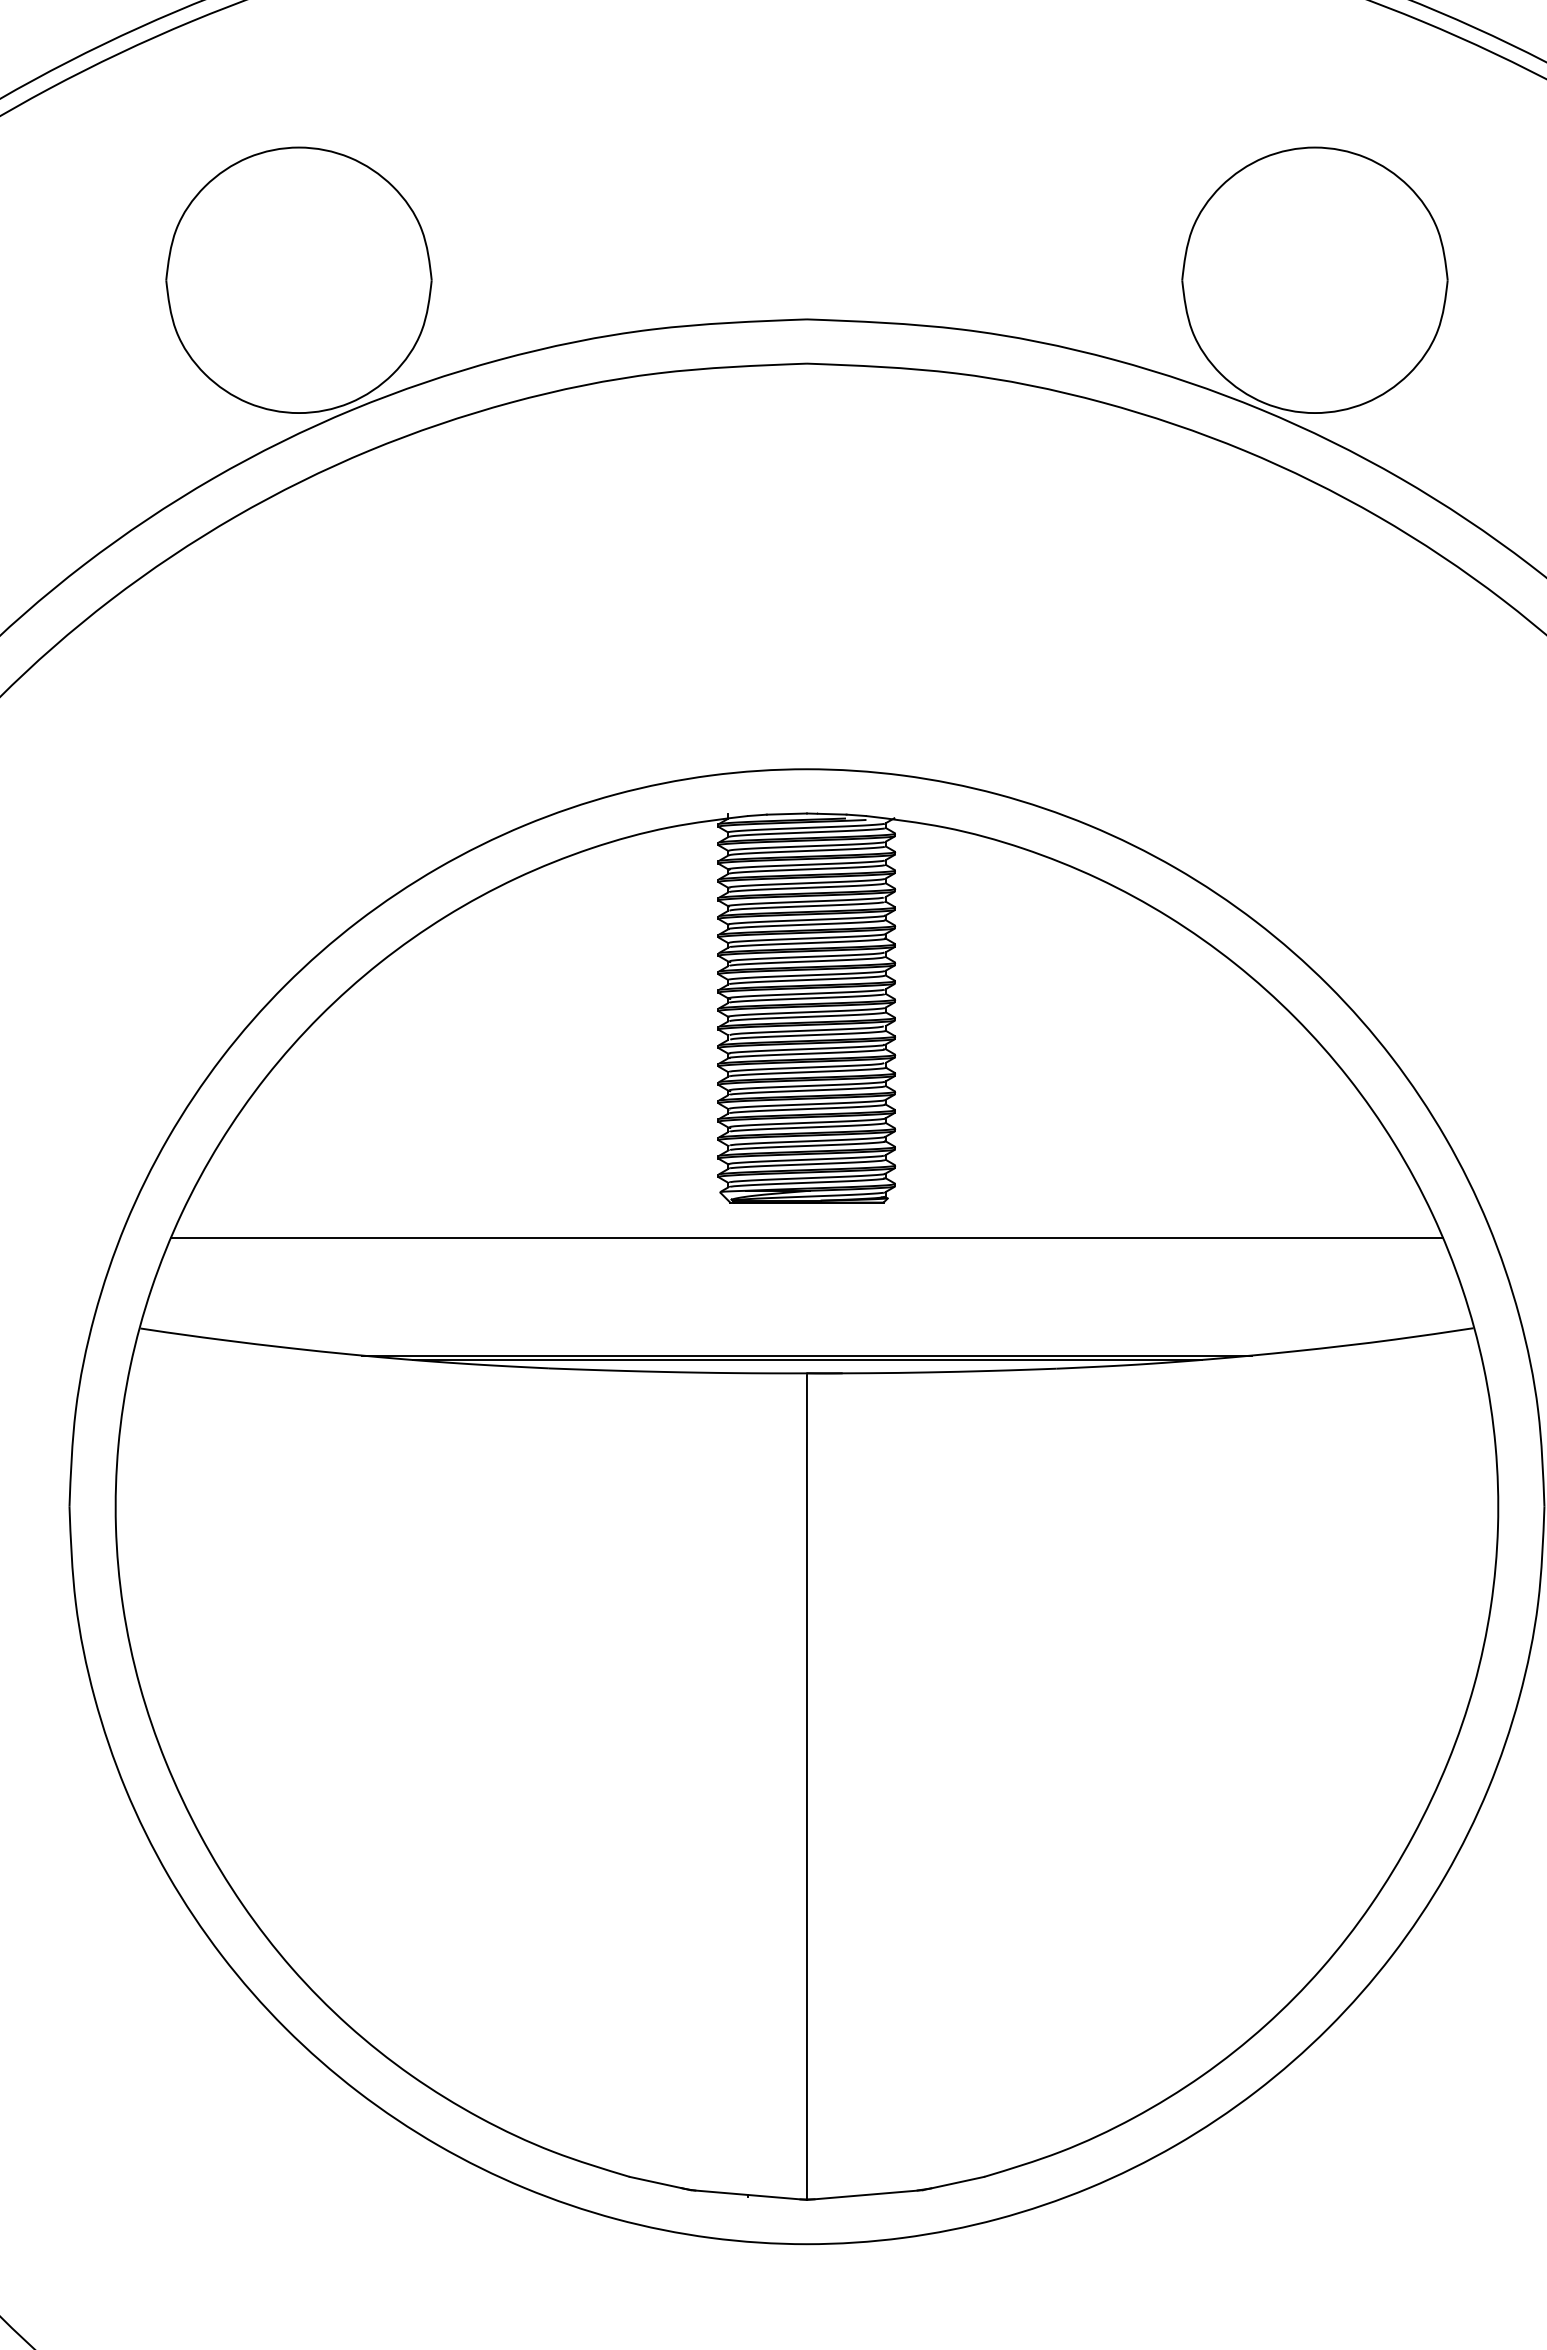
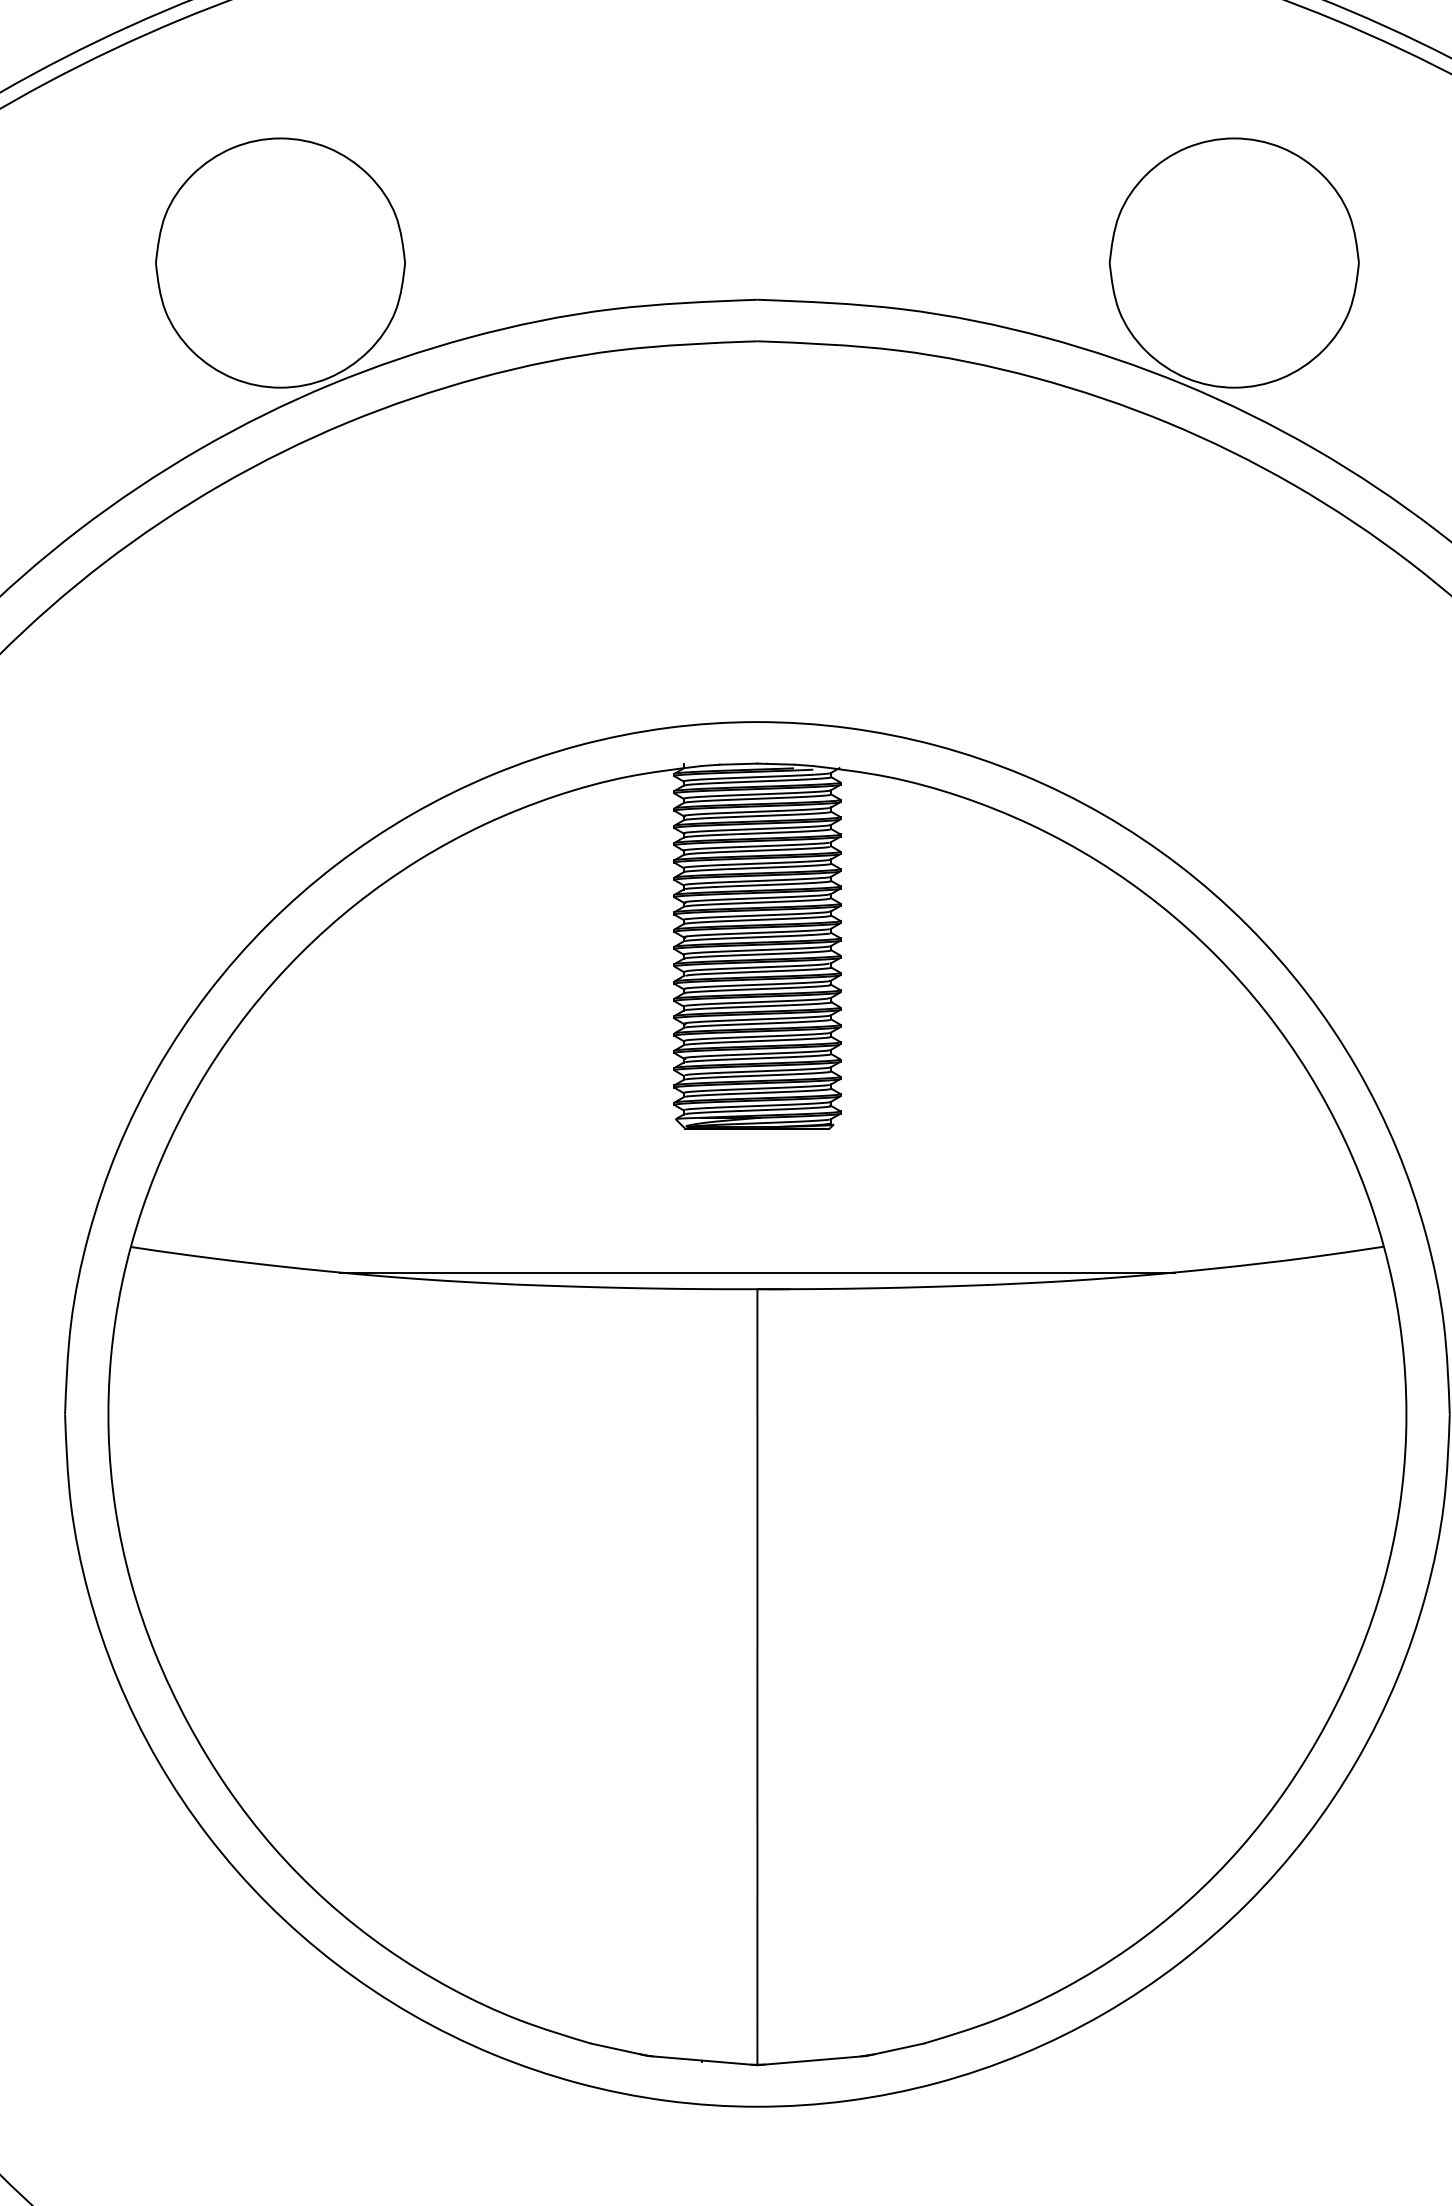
line: (806, 1237) -> (756, 1161), removed
line: (806, 1360) -> (756, 1277), removed

